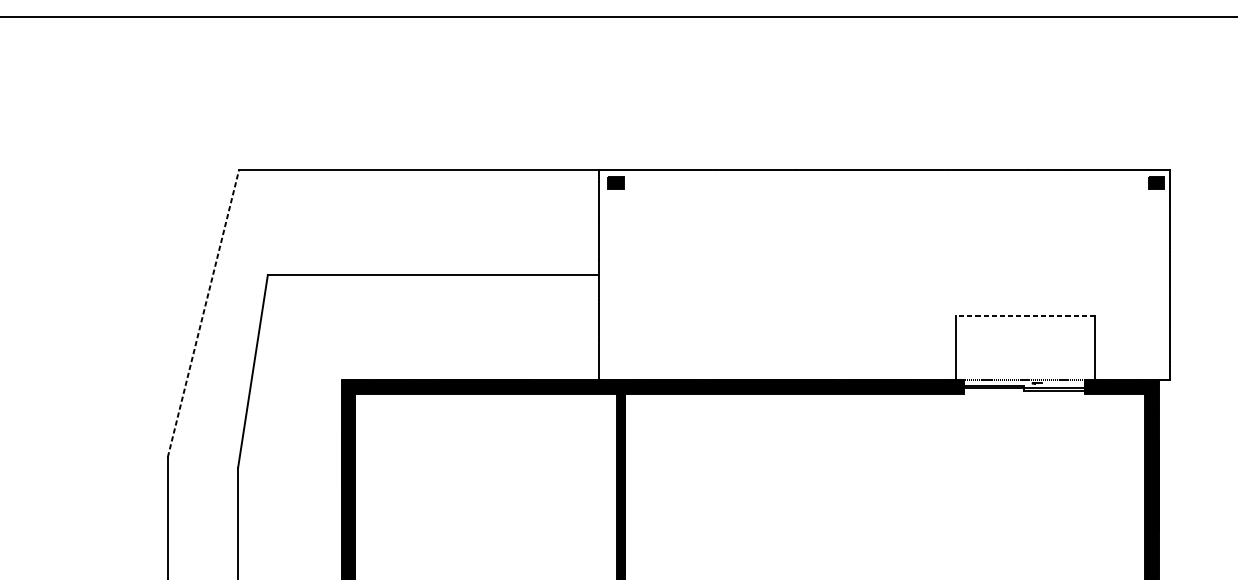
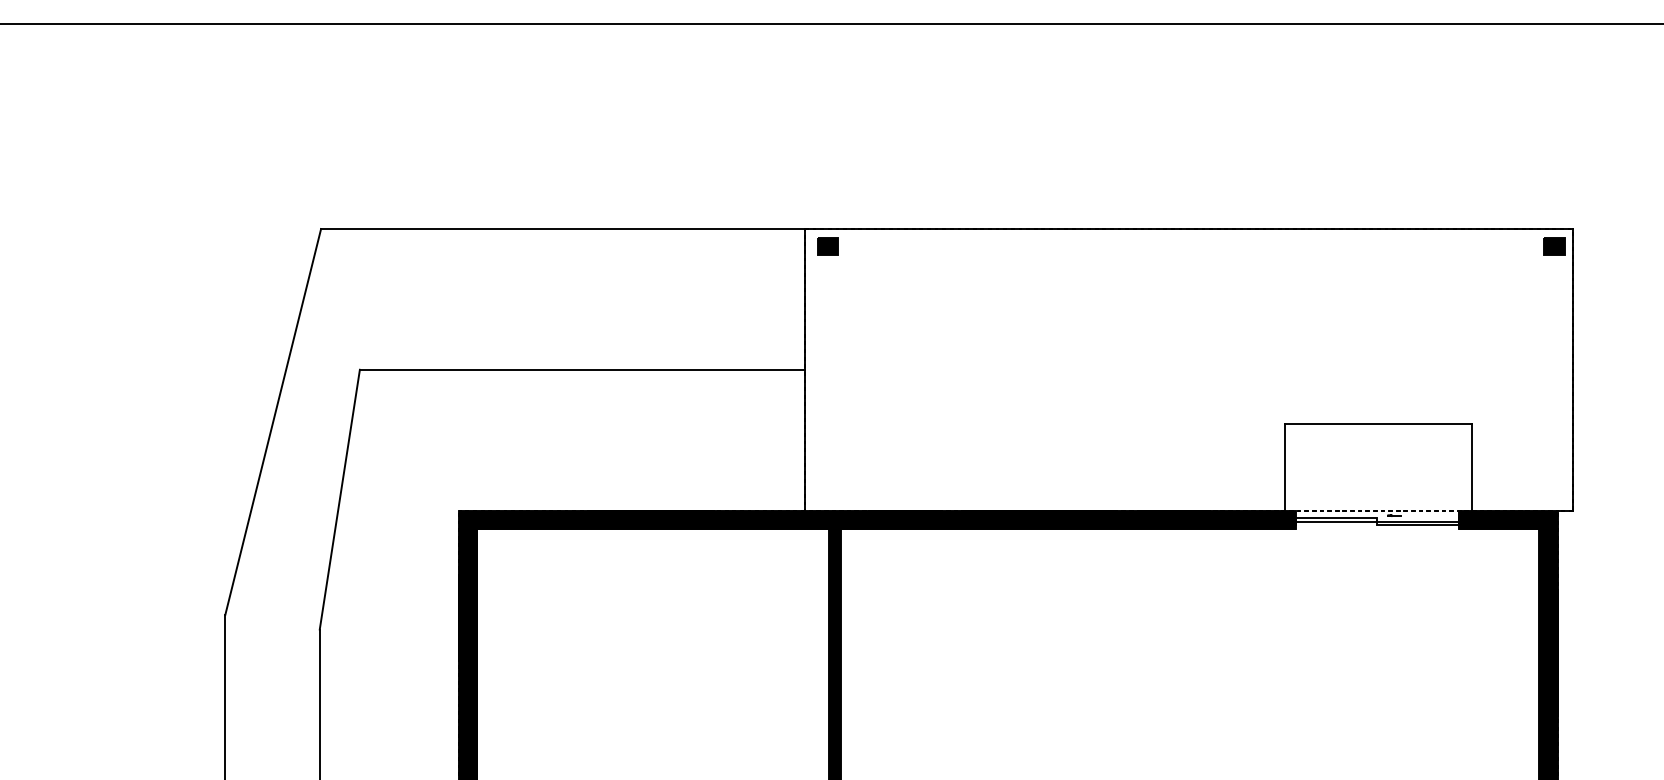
line: (203, 313) -> (273, 421), dashed -> solid
line: (1025, 315) -> (1378, 424), dashed -> solid

